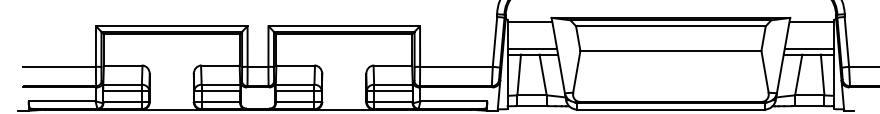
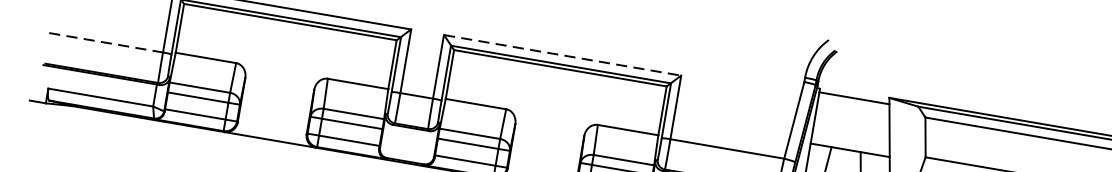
line: (344, 26) -> (562, 55), solid -> dashed
line: (532, 49) -> (851, 142), removed
line: (60, 66) -> (107, 42), solid -> dashed

